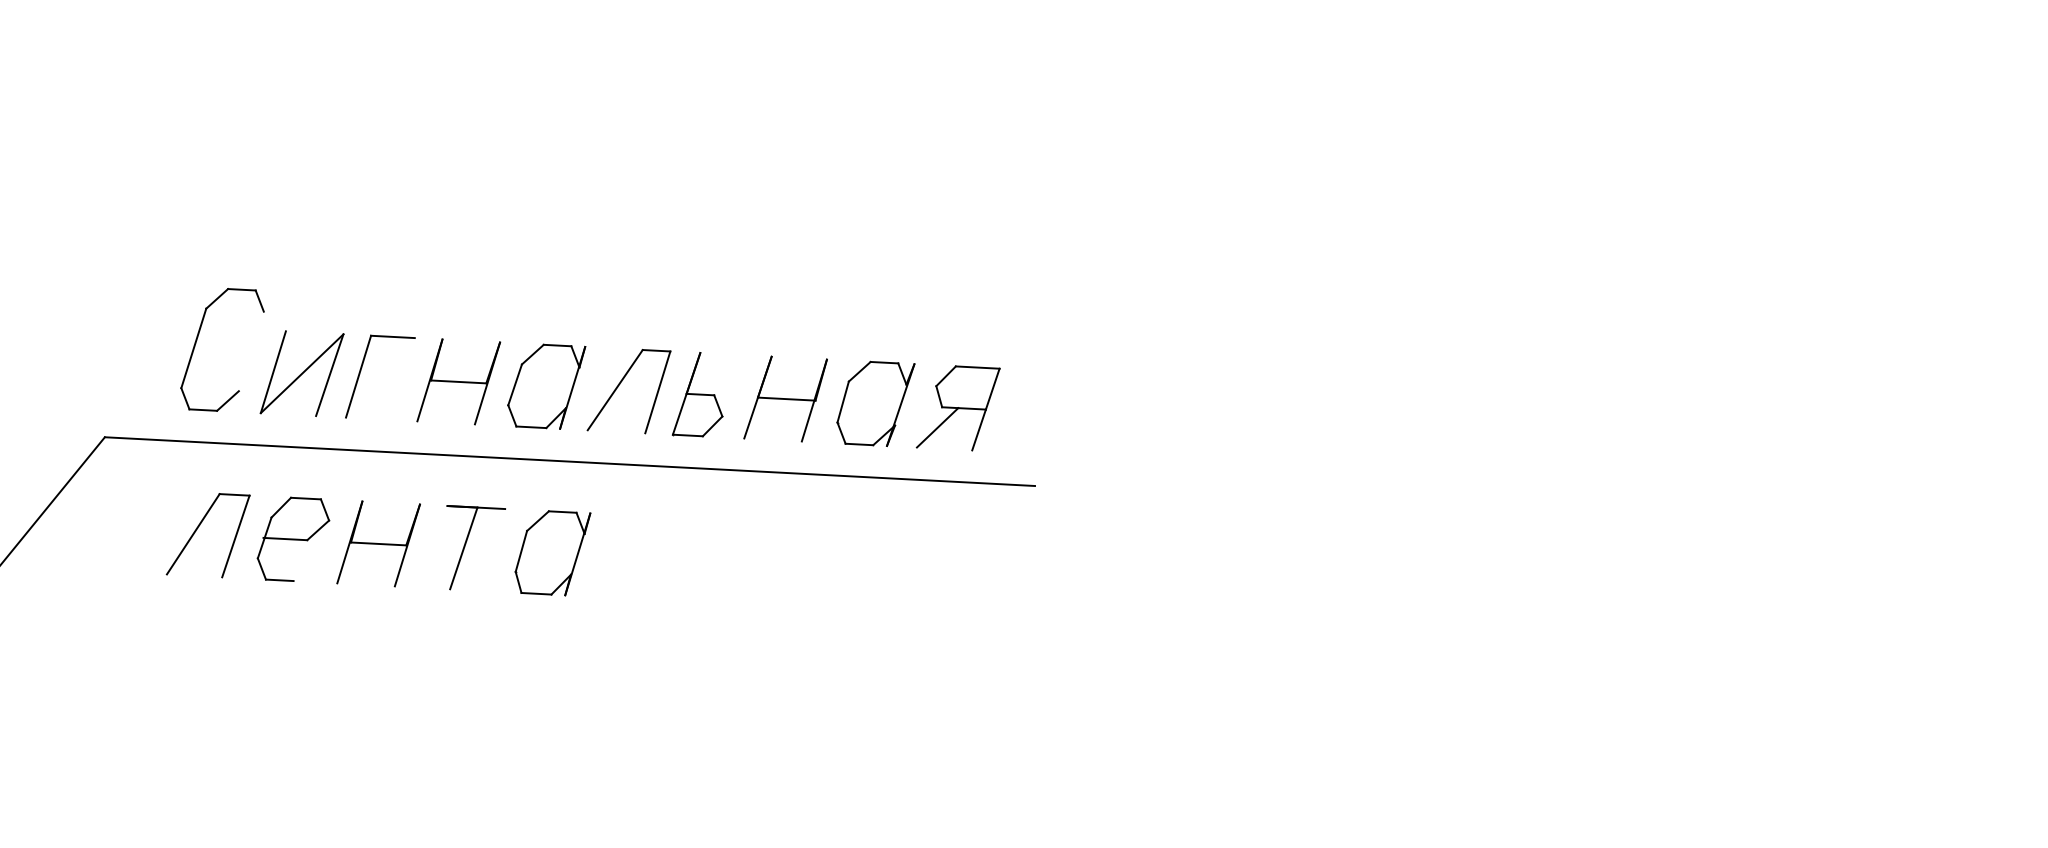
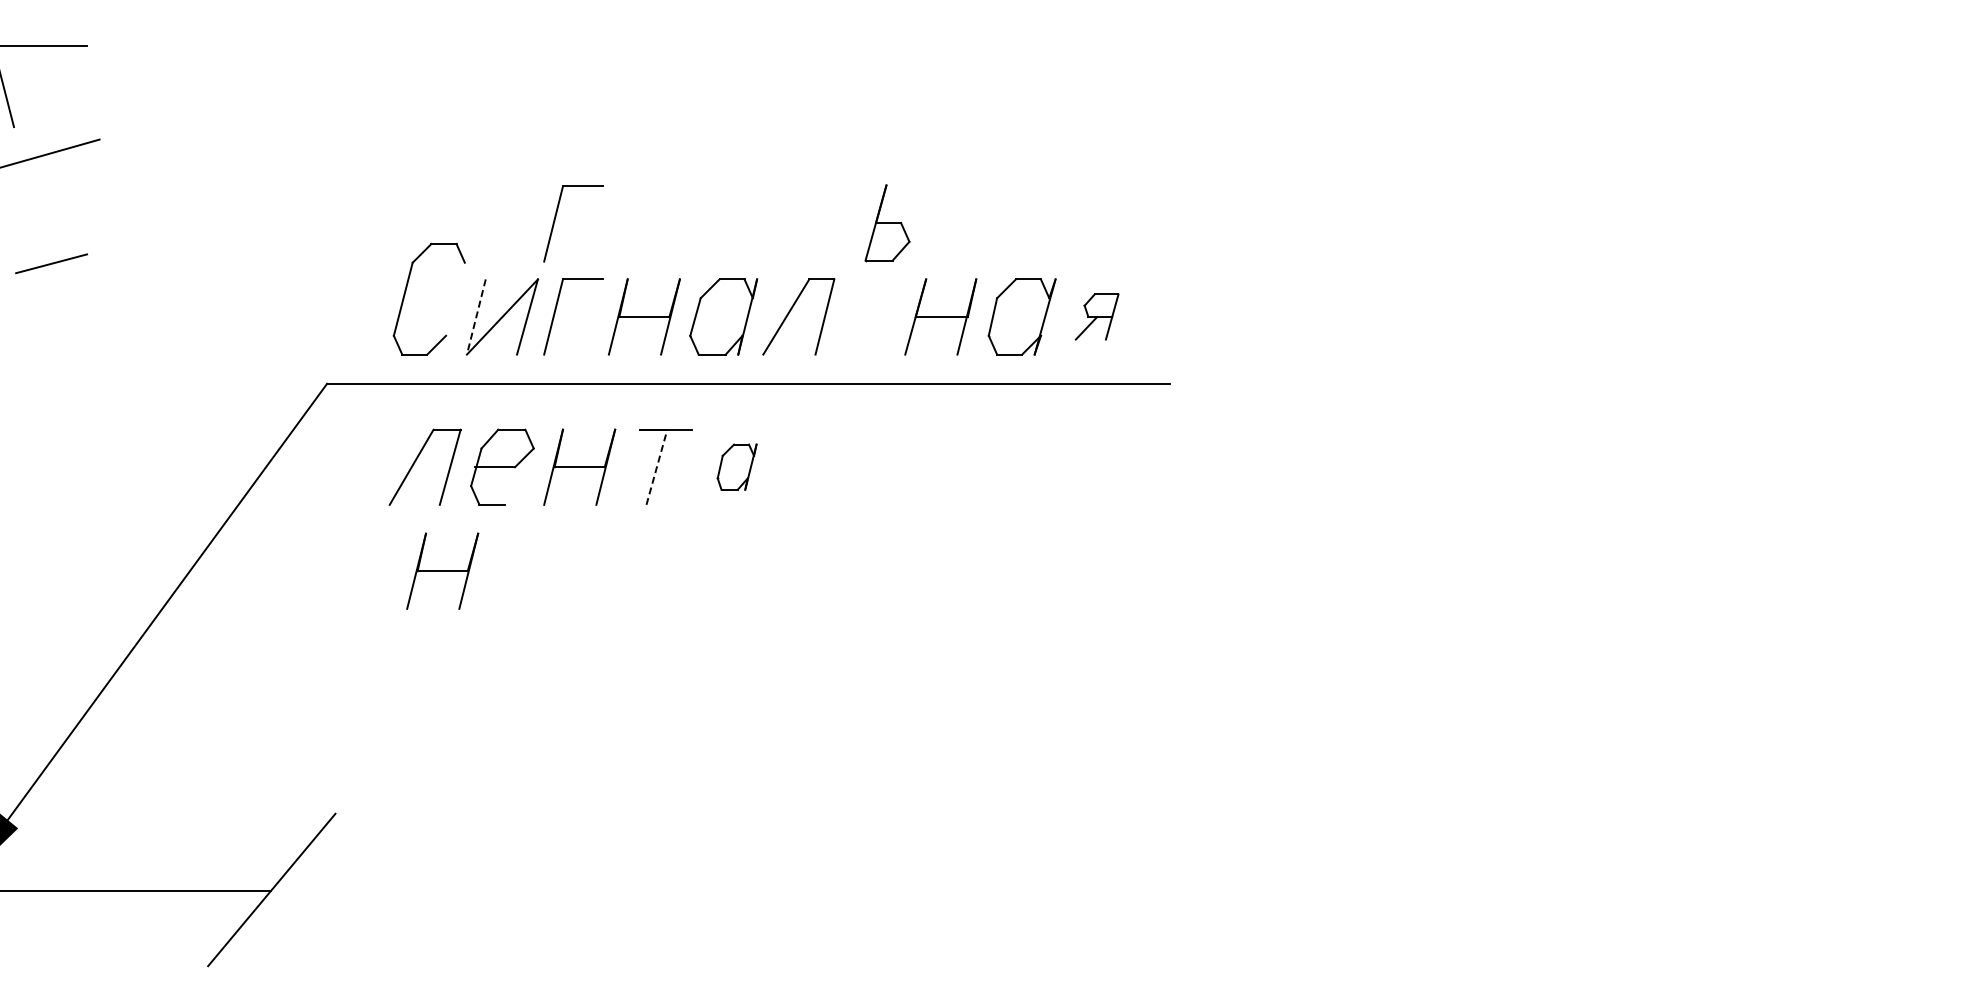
part: (367, 267) -> (556, 217), added
line: (273, 372) -> (476, 317), solid -> dashed
part: (699, 395) -> (887, 223), moved
part: (957, 407) -> (1096, 316), size x0.6
line: (463, 548) -> (656, 467), solid -> dashed
part: (551, 552) -> (736, 466), size x0.6
part: (221, 649) -> (442, 570), added

